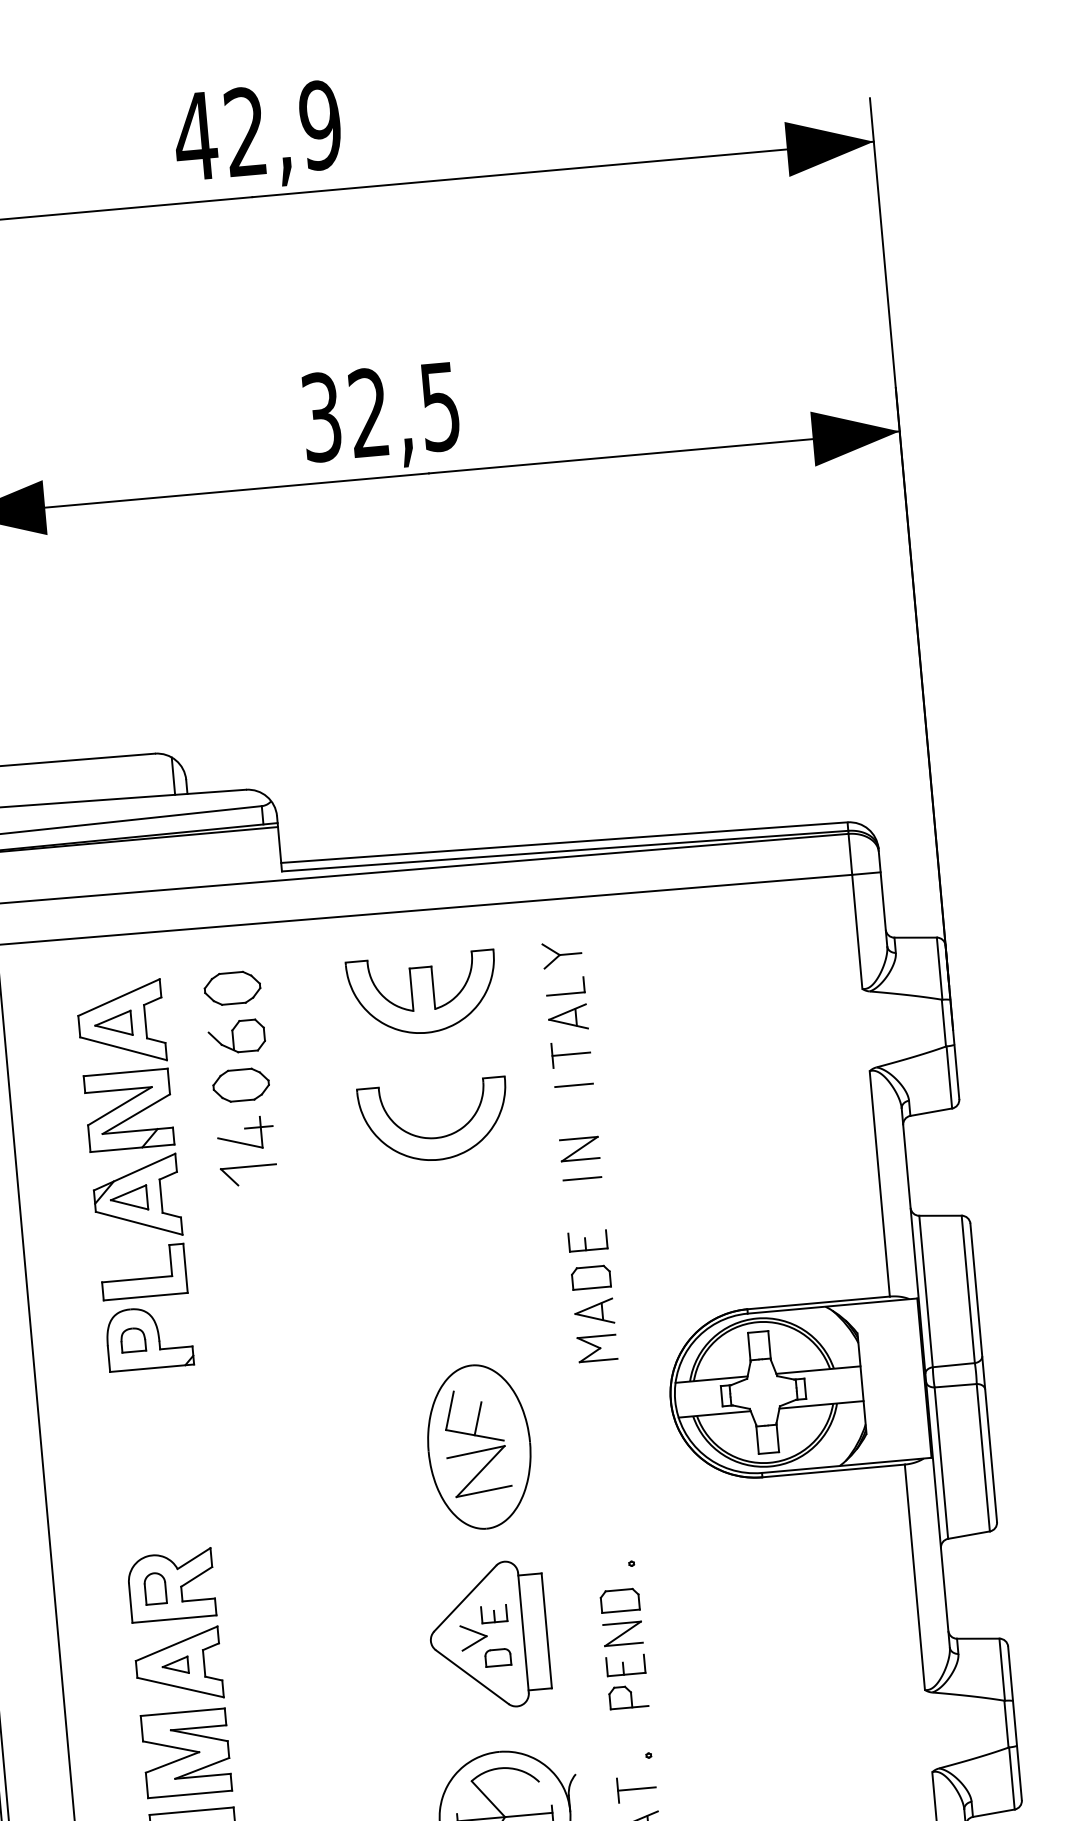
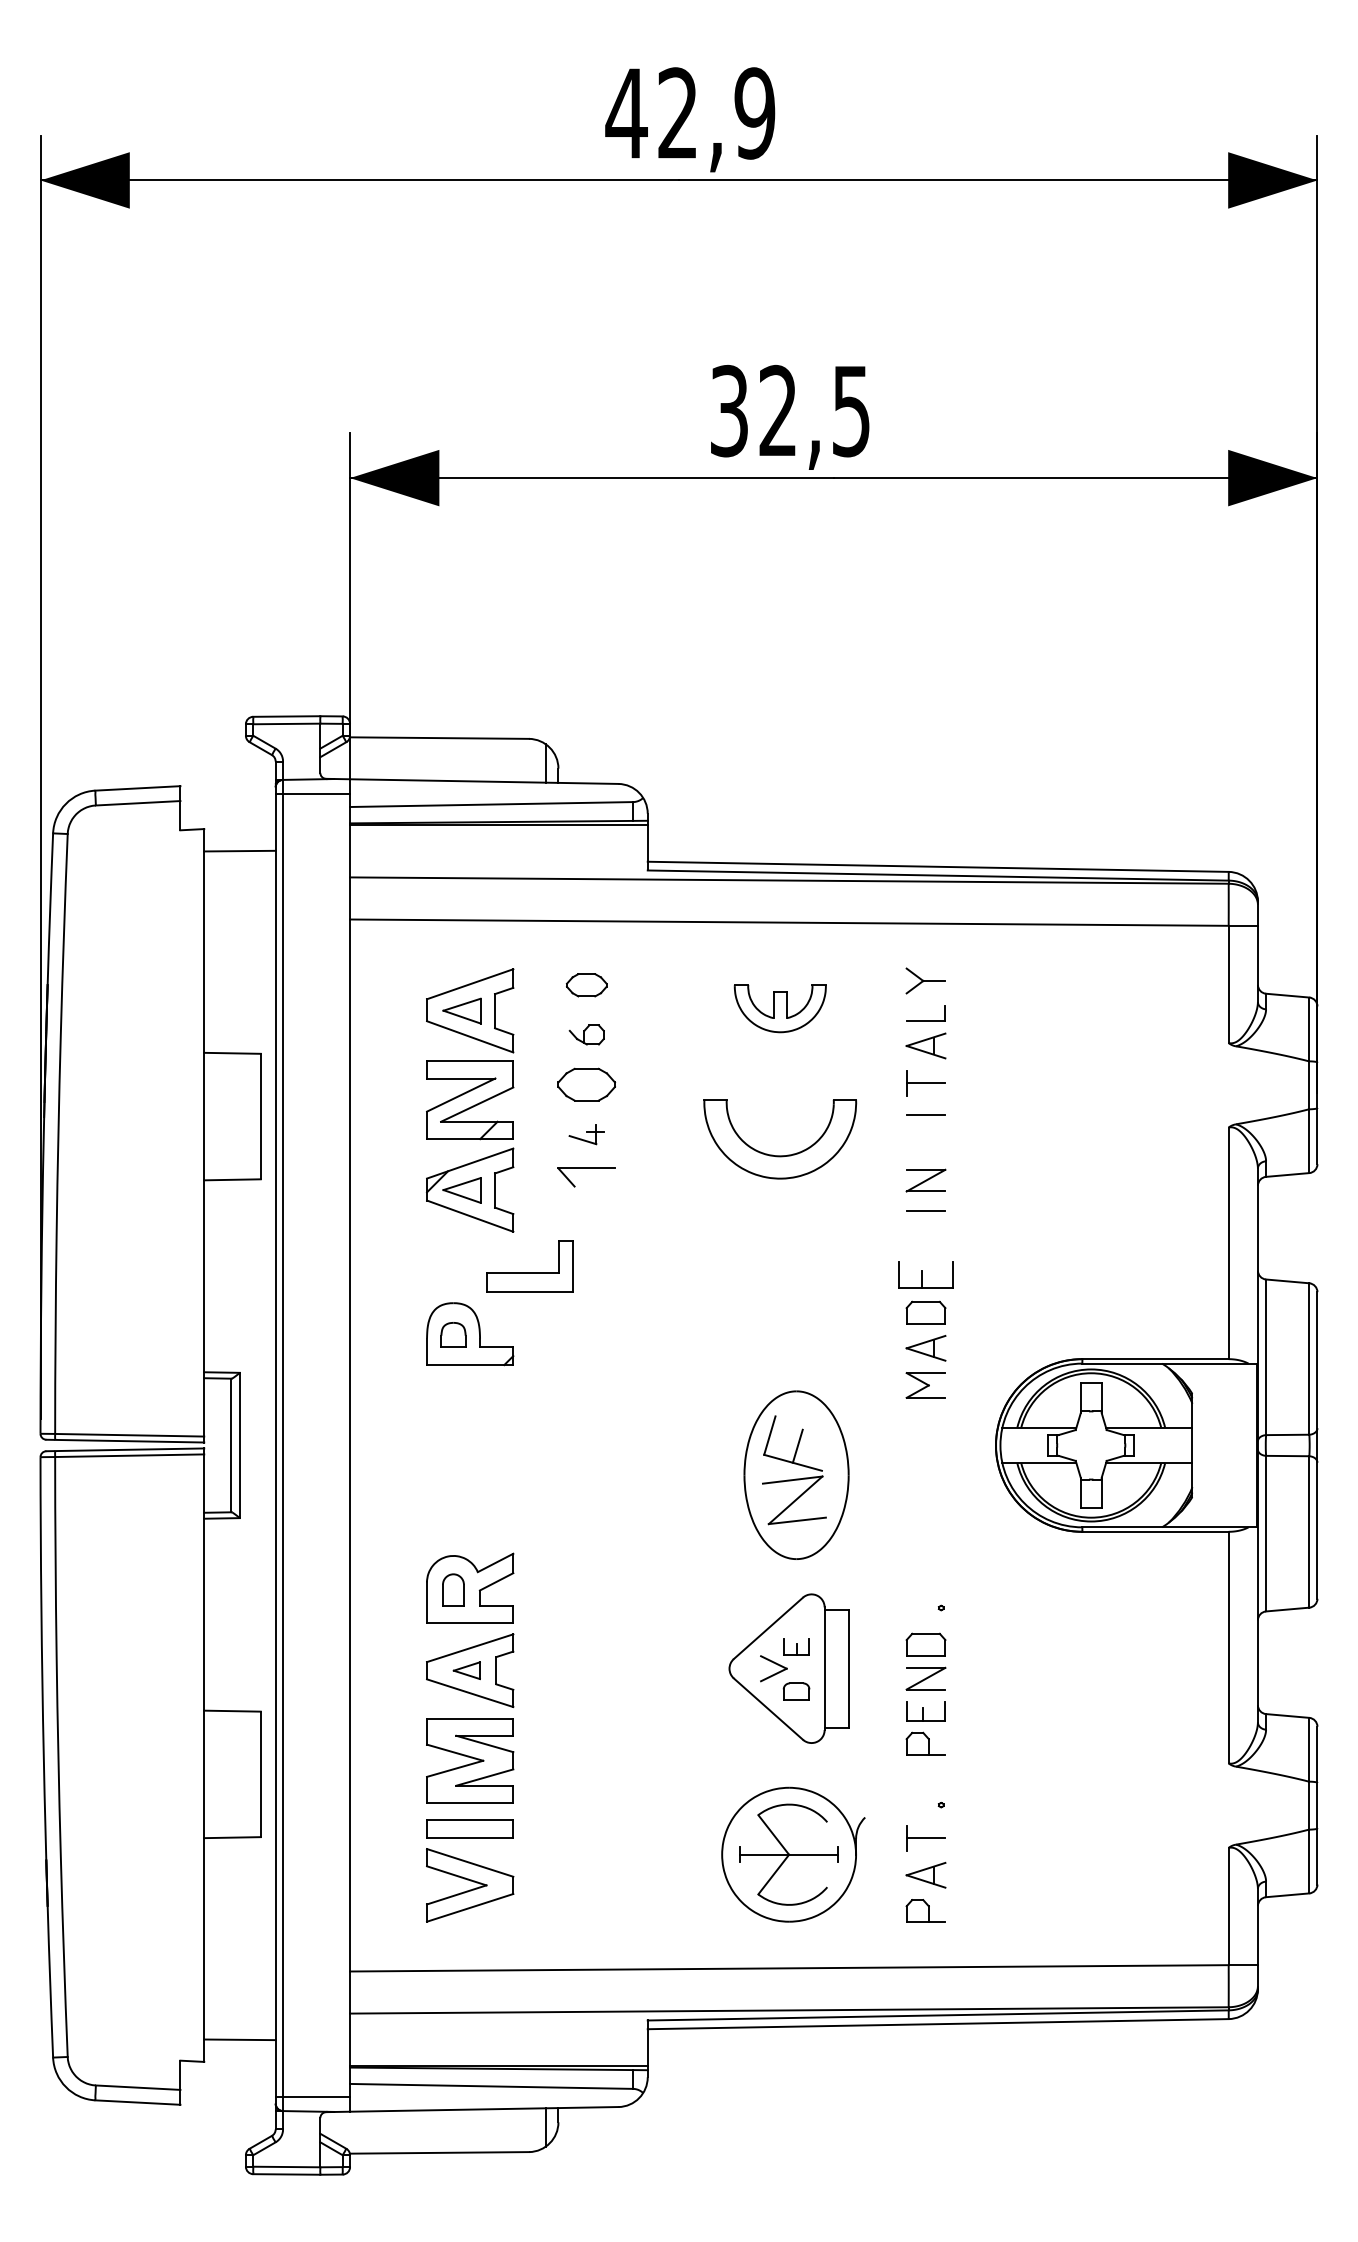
part: (232, 988) -> (586, 985), size x0.7
part: (423, 994) -> (780, 1008), size x0.6
part: (236, 1036) -> (586, 1034), size x0.6
part: (245, 1133) -> (586, 1134), size x0.6
part: (587, 1240) -> (925, 1274), size x1.4
part: (142, 1272) -> (529, 1266), moved

